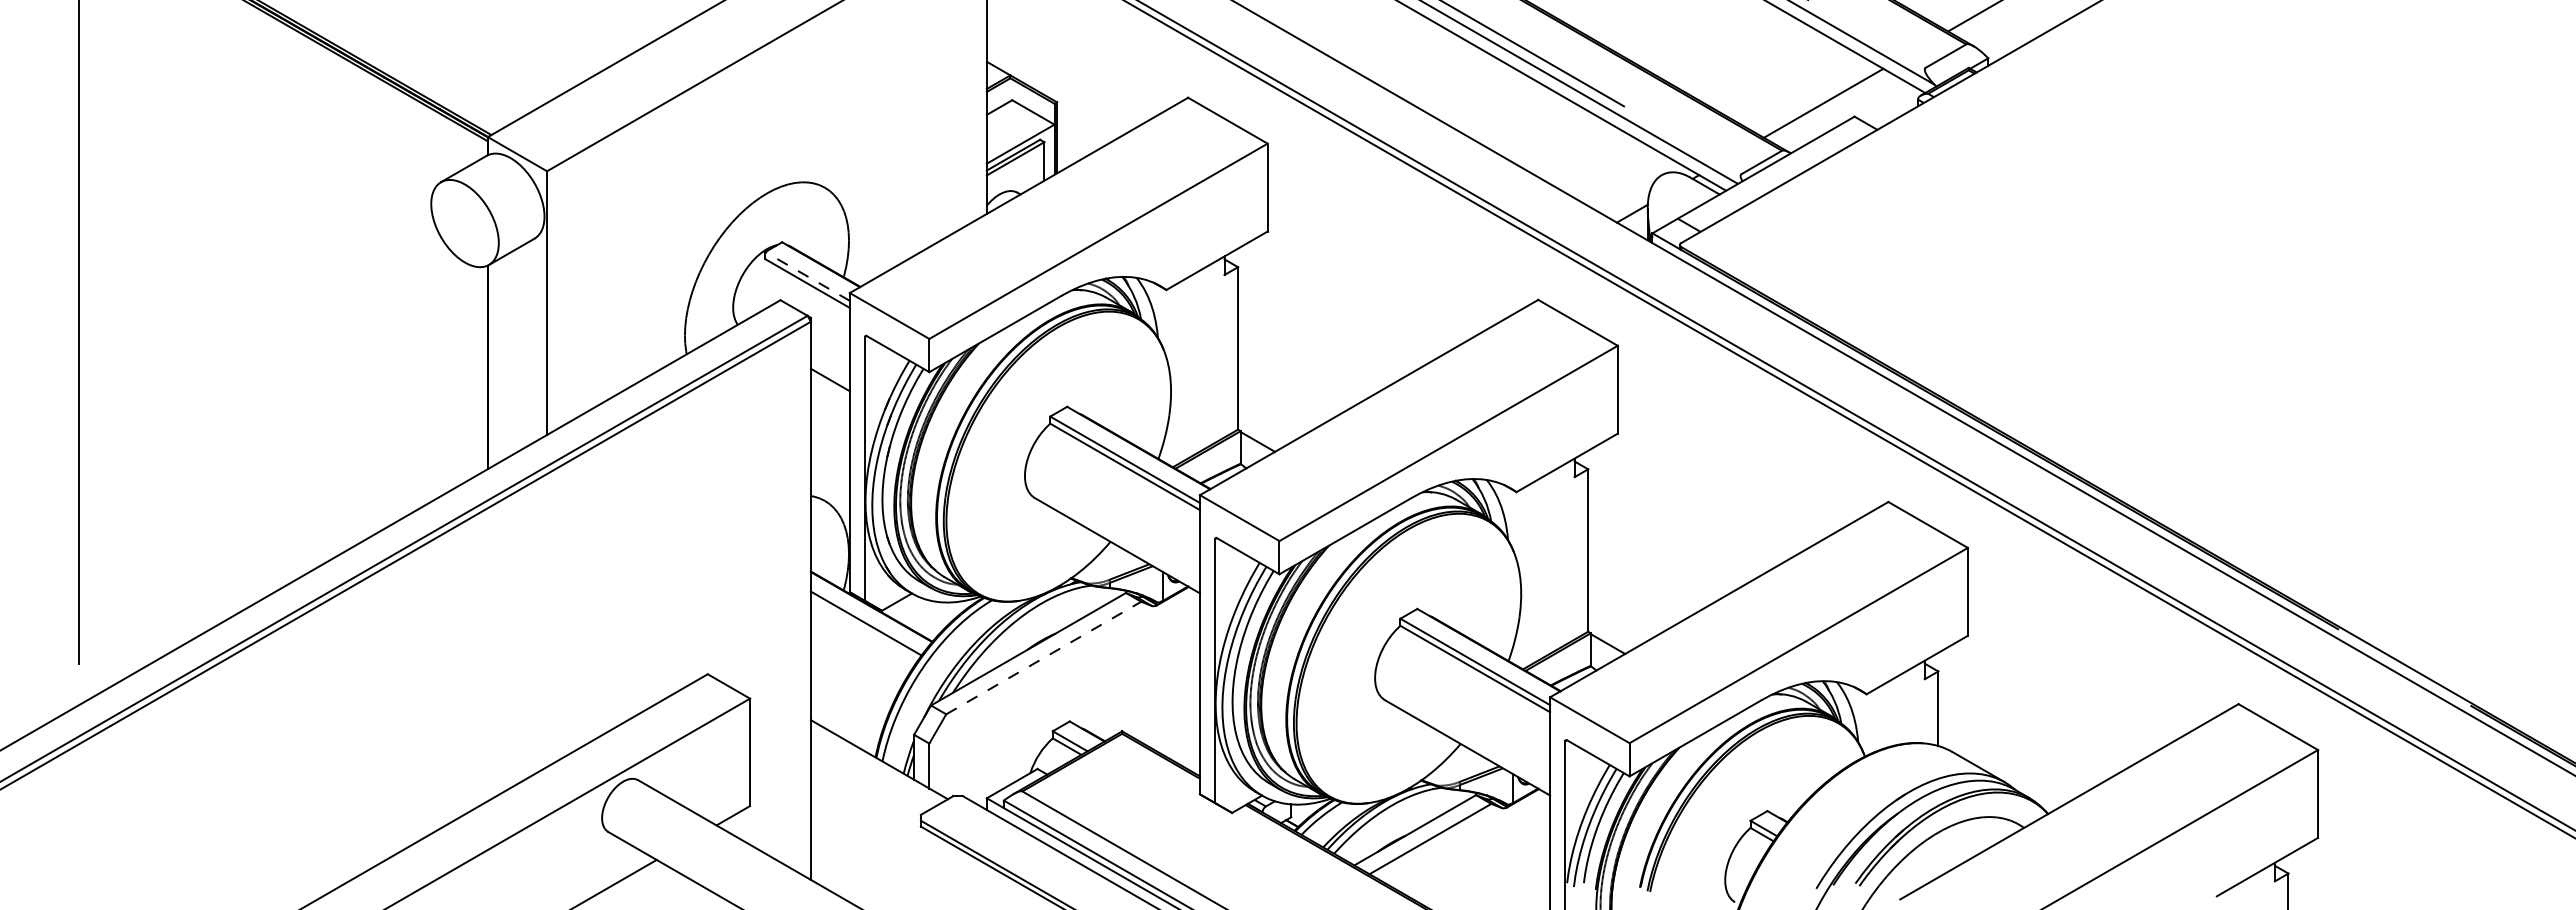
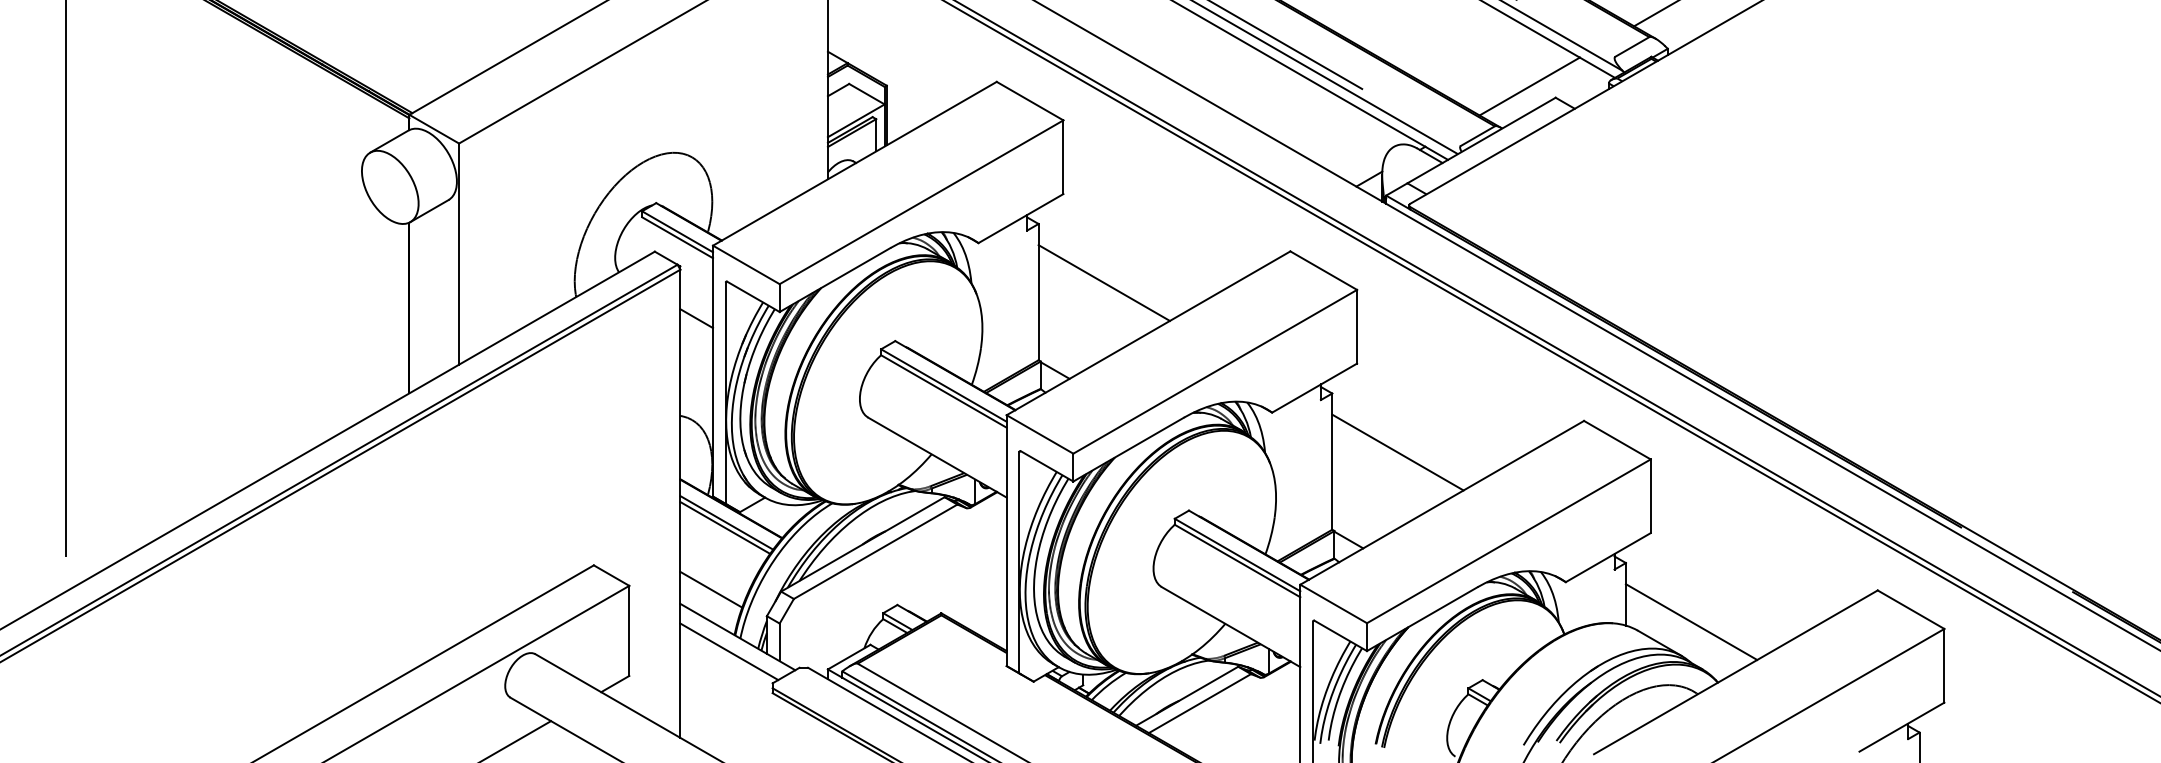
line: (807, 276) -> (677, 231), dashed -> solid
line: (1316, 337) -> (1104, 282), added
line: (1666, 539) -> (1397, 452), added
line: (863, 629) -> (724, 527), added
line: (1043, 658) -> (875, 552), dashed -> solid
line: (847, 703) -> (711, 589), added
line: (2016, 741) -> (1691, 621), added
line: (868, 776) -> (728, 651), added

